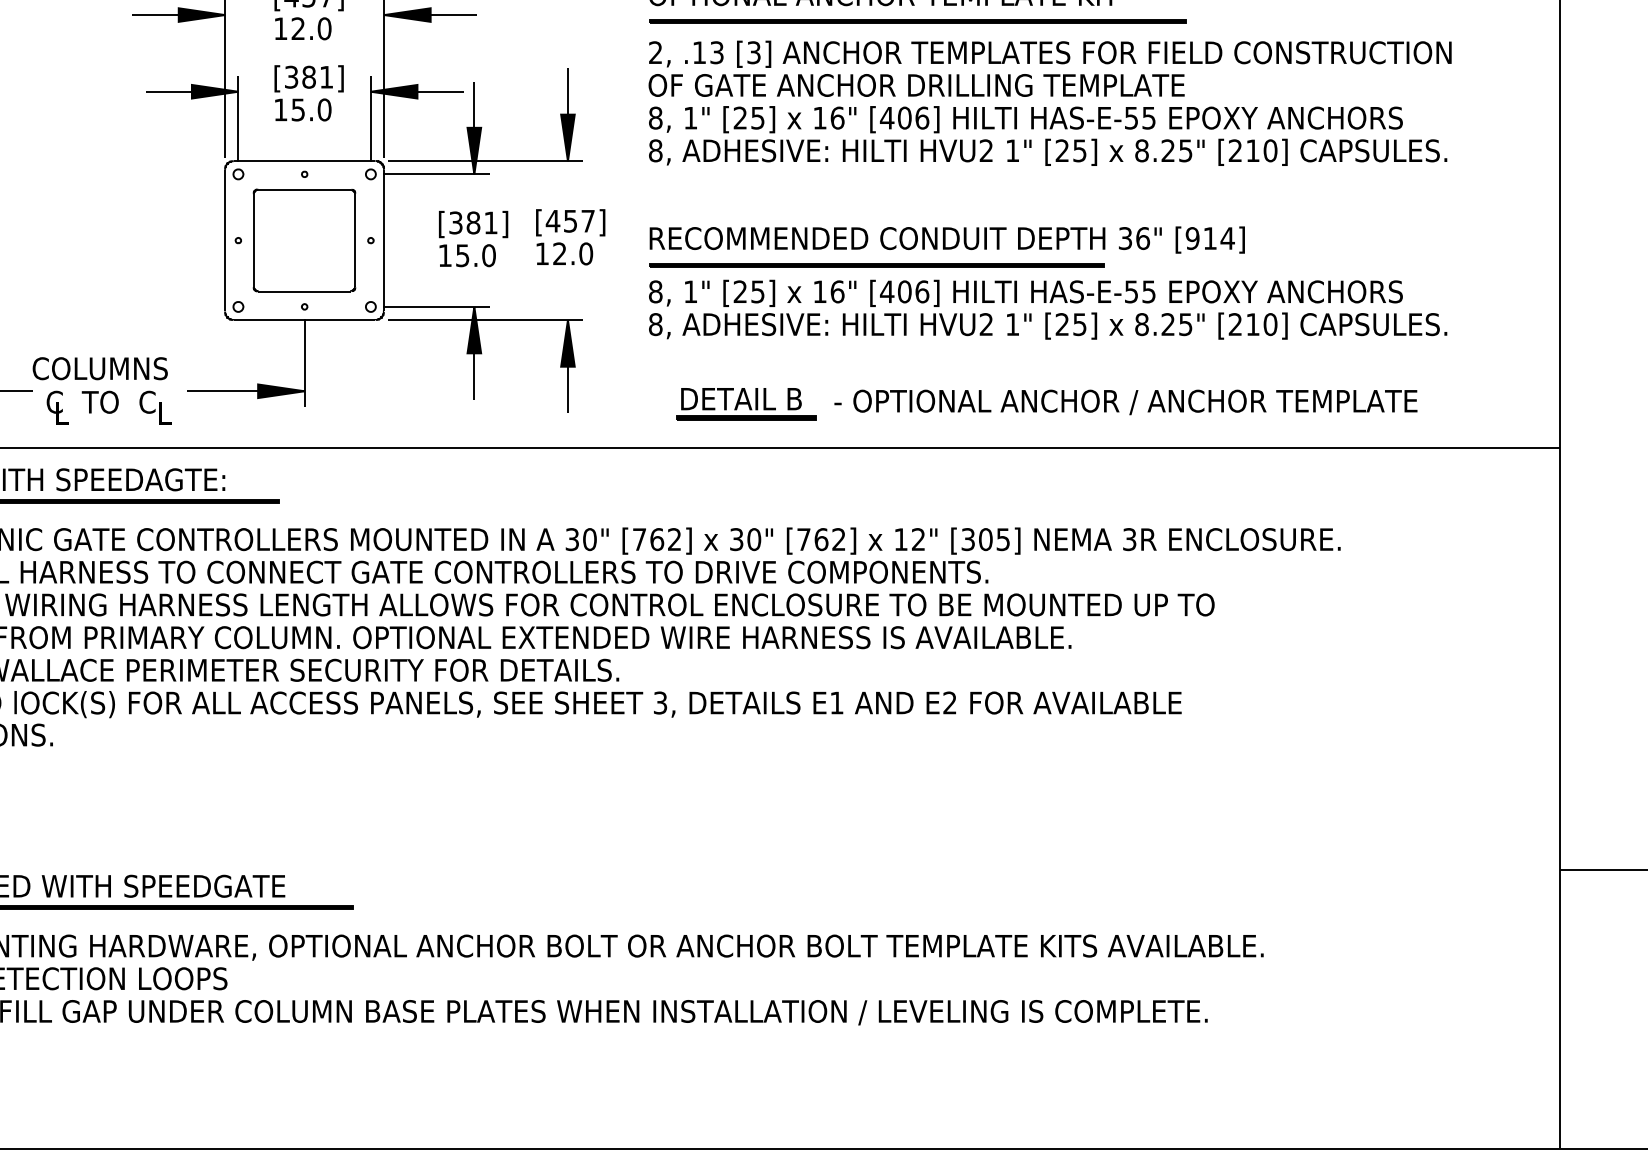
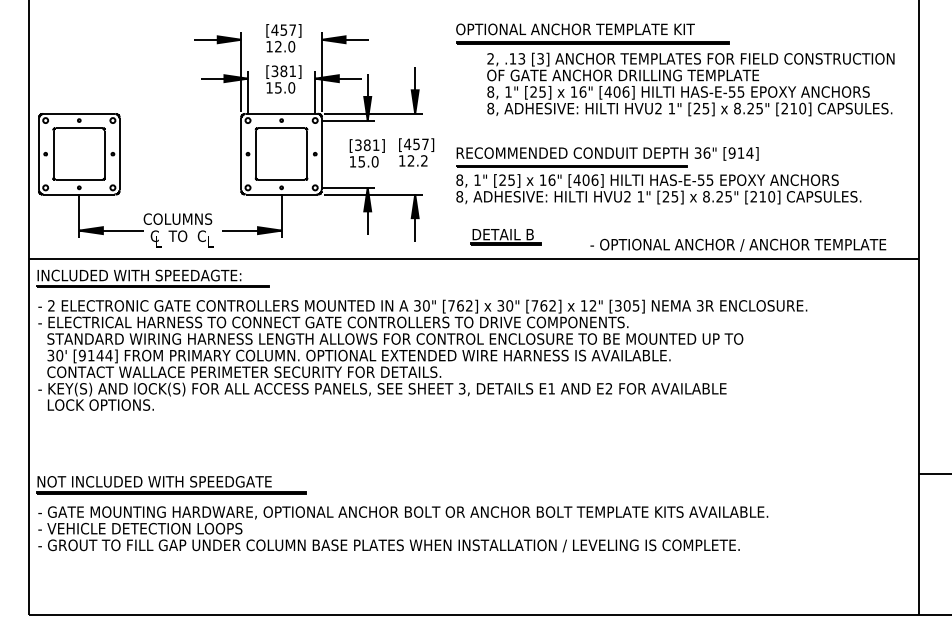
text: (1049, 103) -> (690, 84), moved
text: (586, 253) -> (424, 160), 12.0 -> 12.2
text: (1126, 400) -> (738, 244), moved

